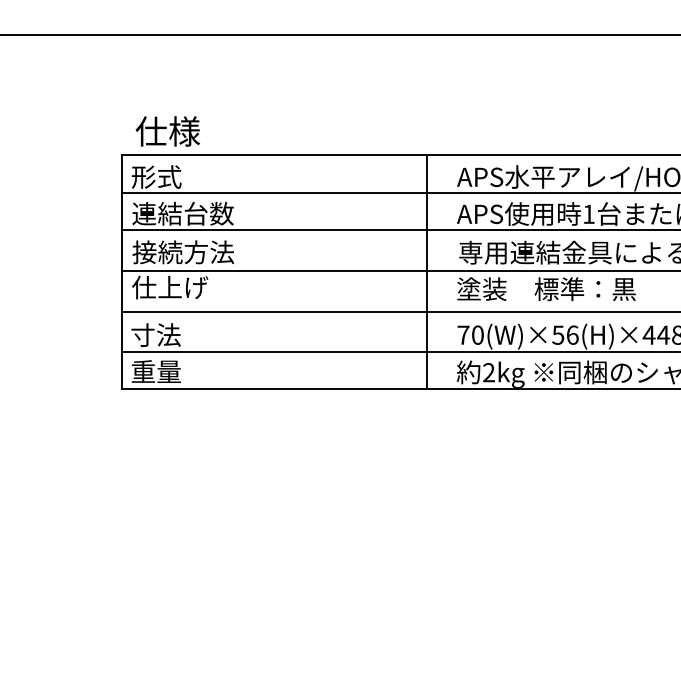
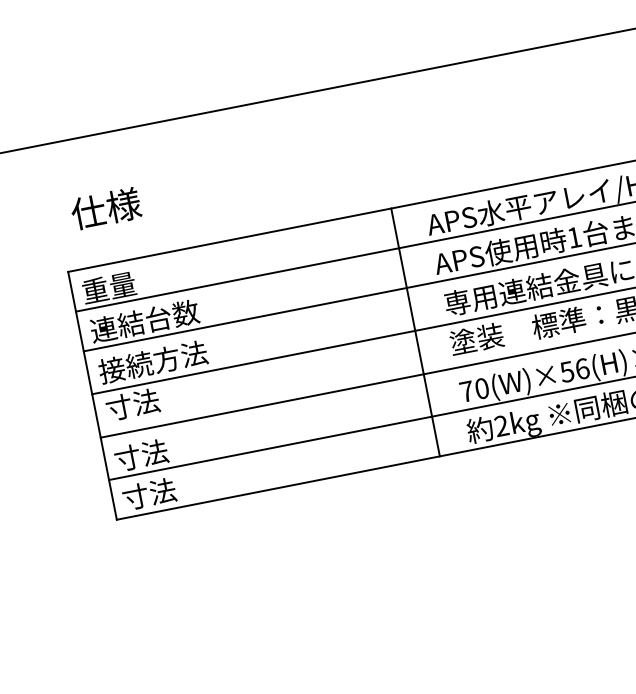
text: (167, 131) -> (105, 208), moved
text: (156, 176) -> (108, 287), 形式 -> 重量
text: (170, 287) -> (146, 401), 仕上げ -> 寸法
text: (156, 371) -> (149, 493), 重量 -> 寸法

